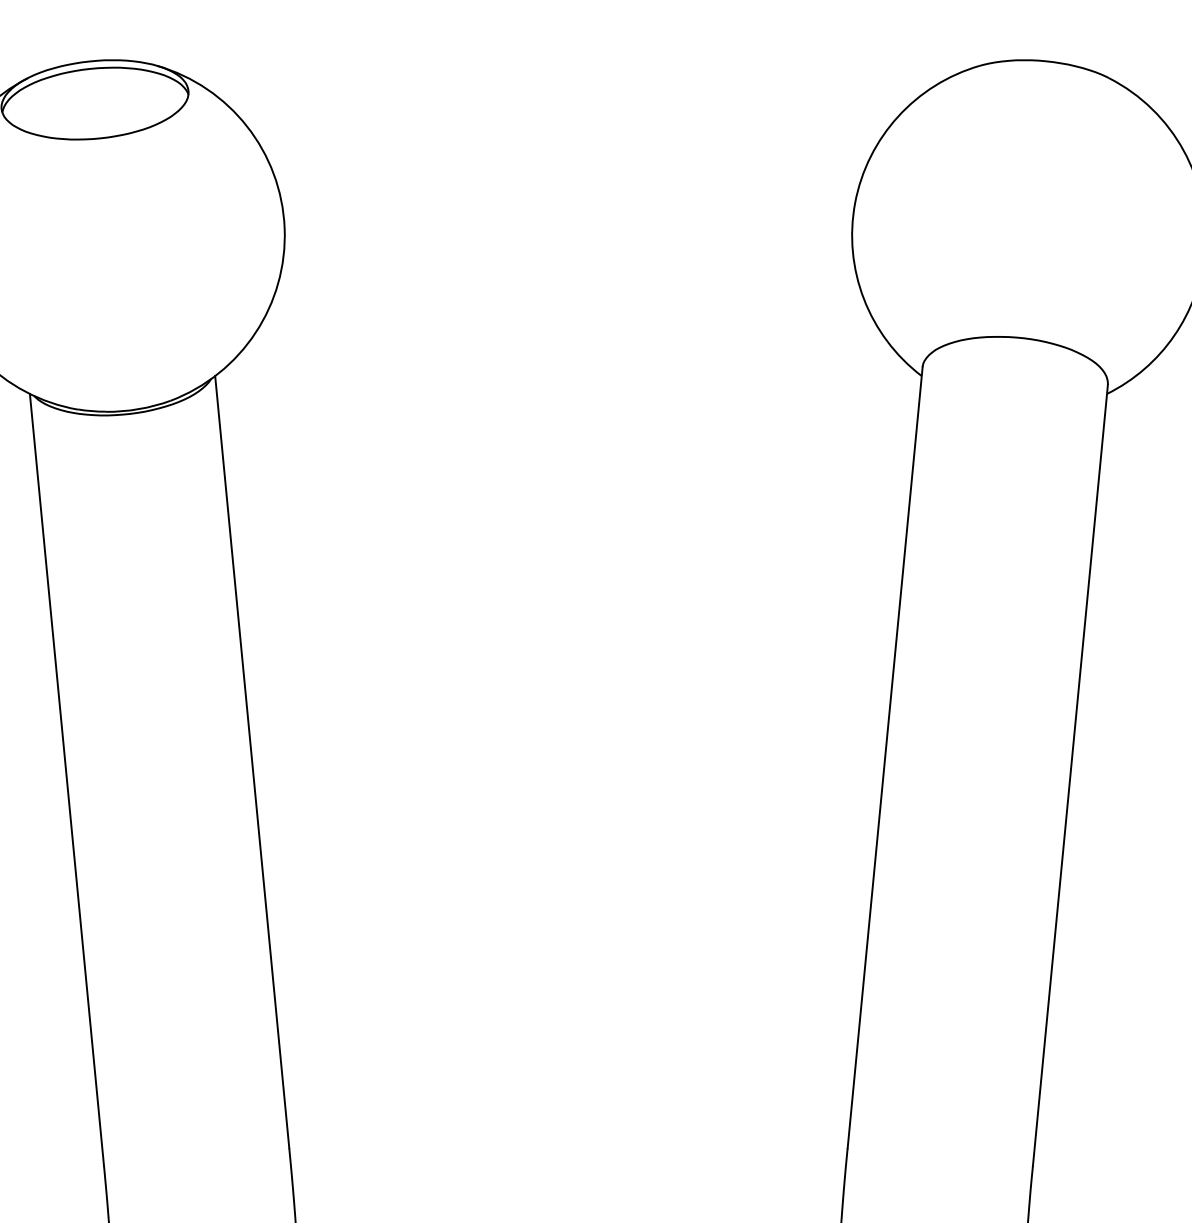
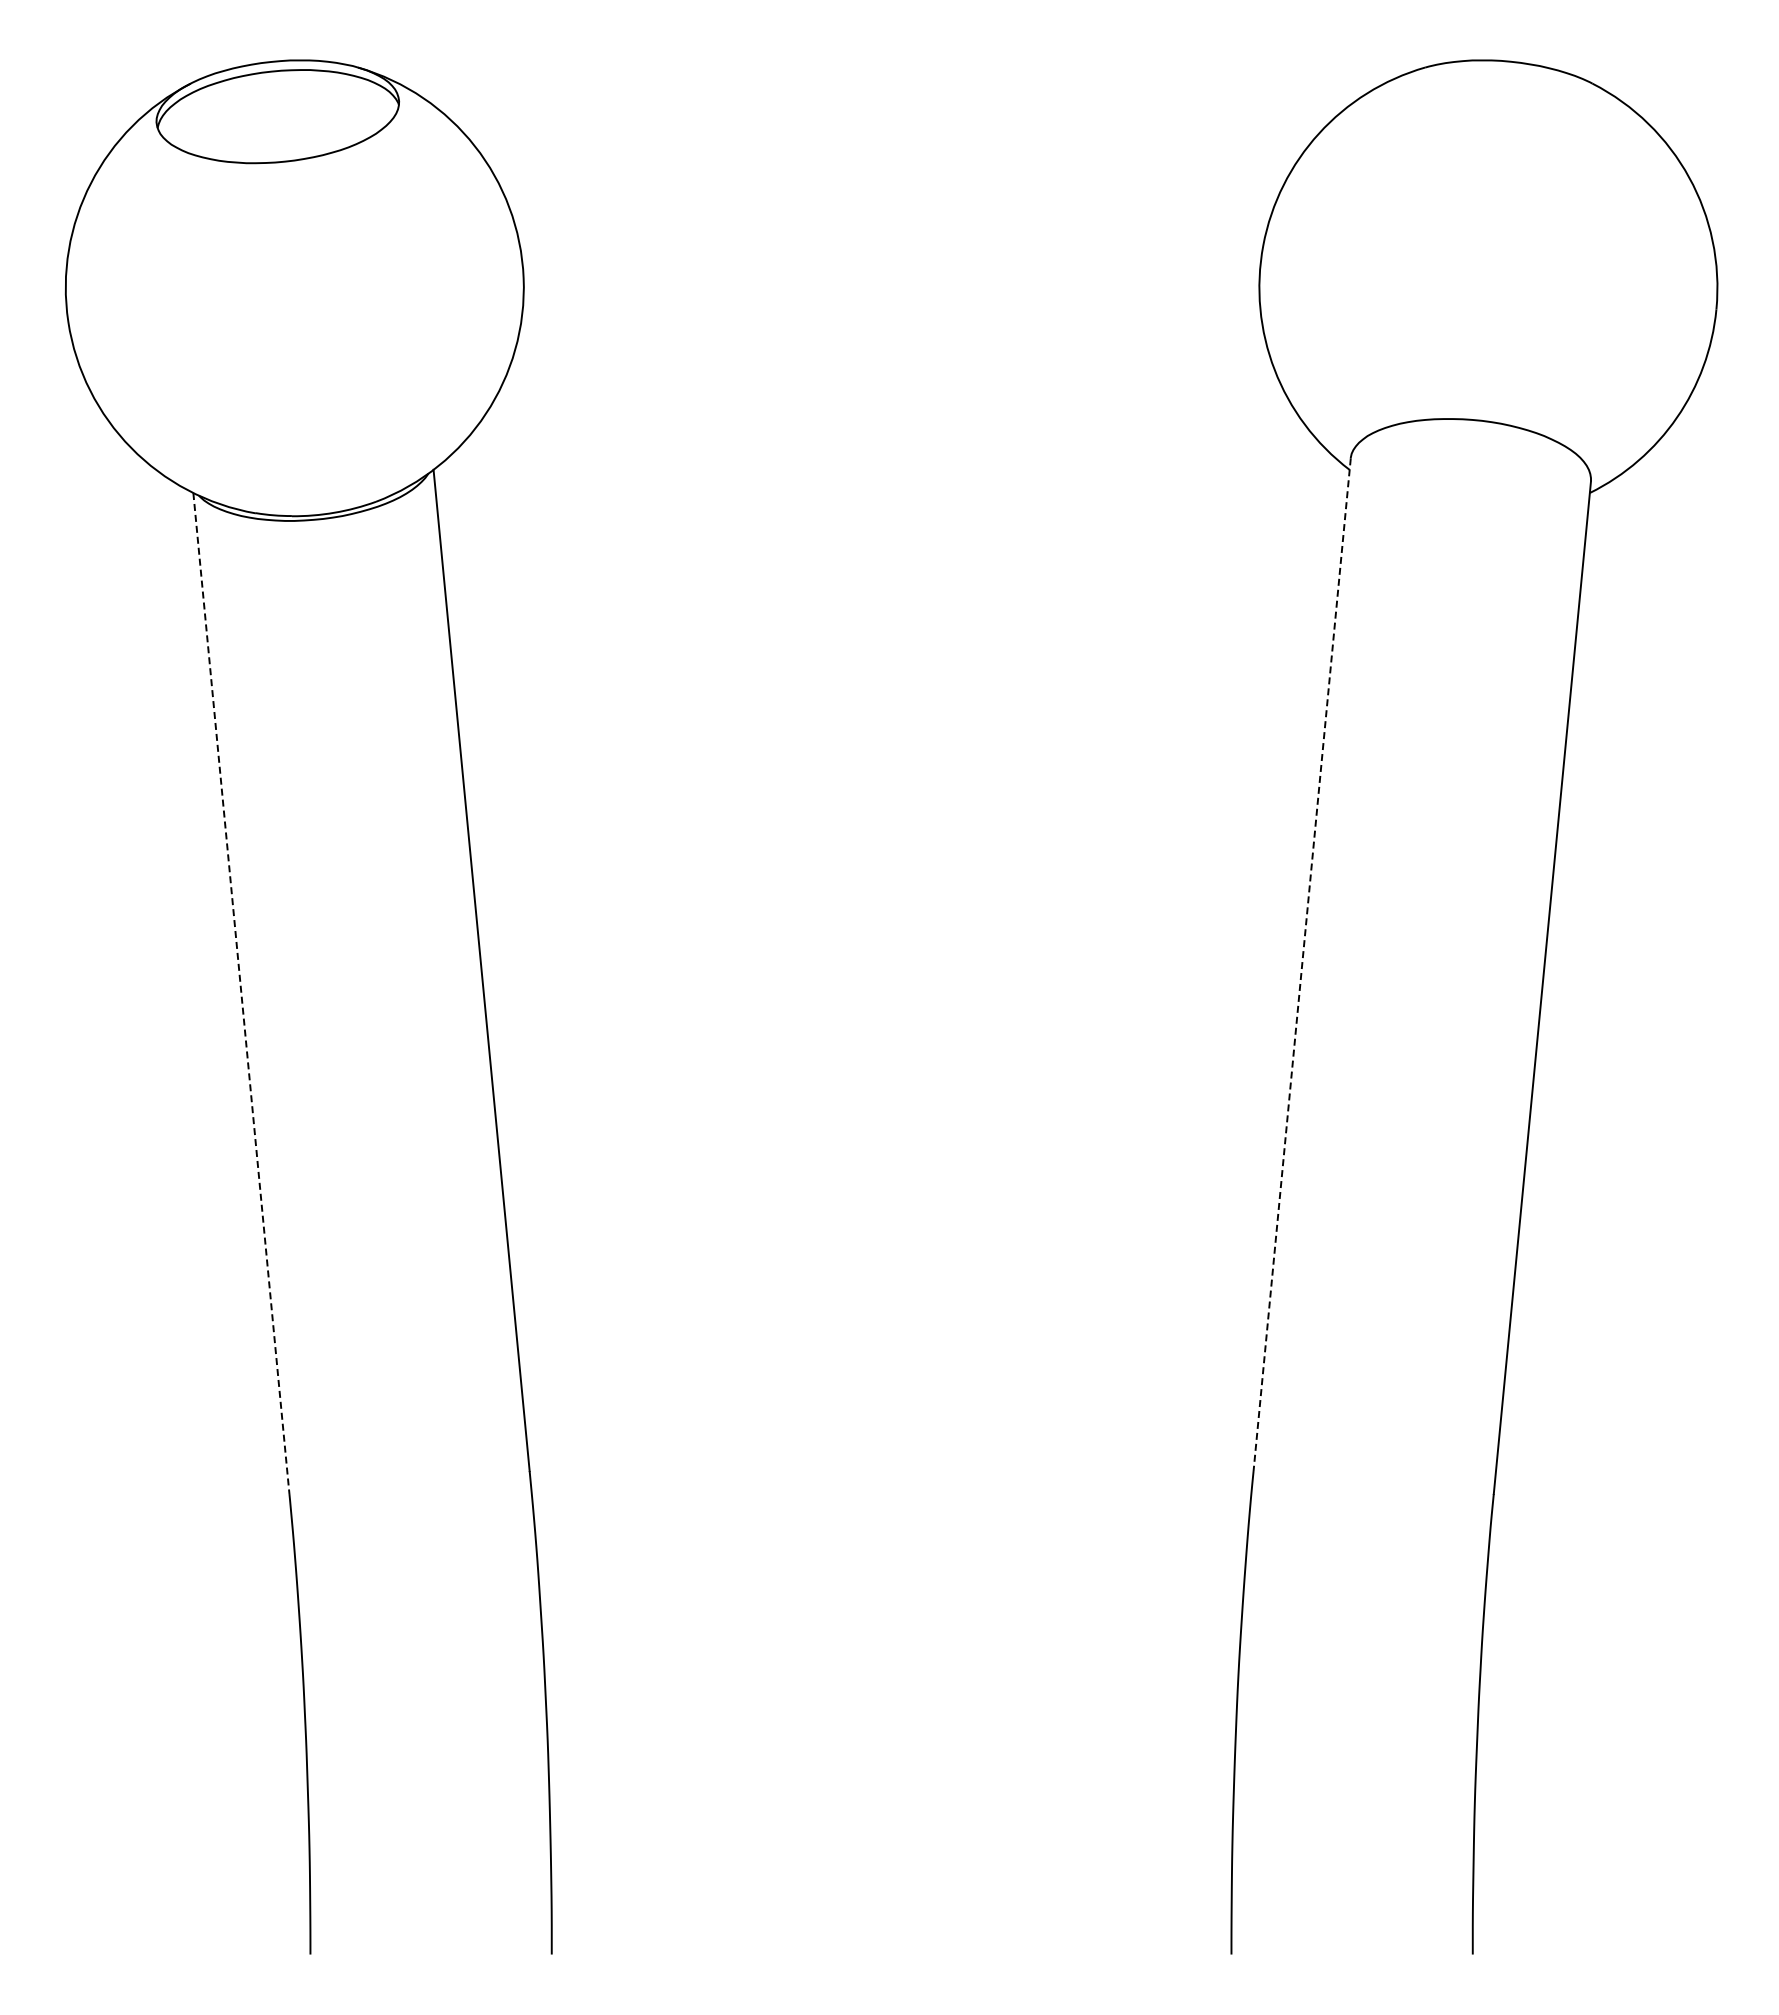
line: (885, 757) -> (1302, 964), solid -> dashed
line: (67, 779) -> (241, 993), solid -> dashed

